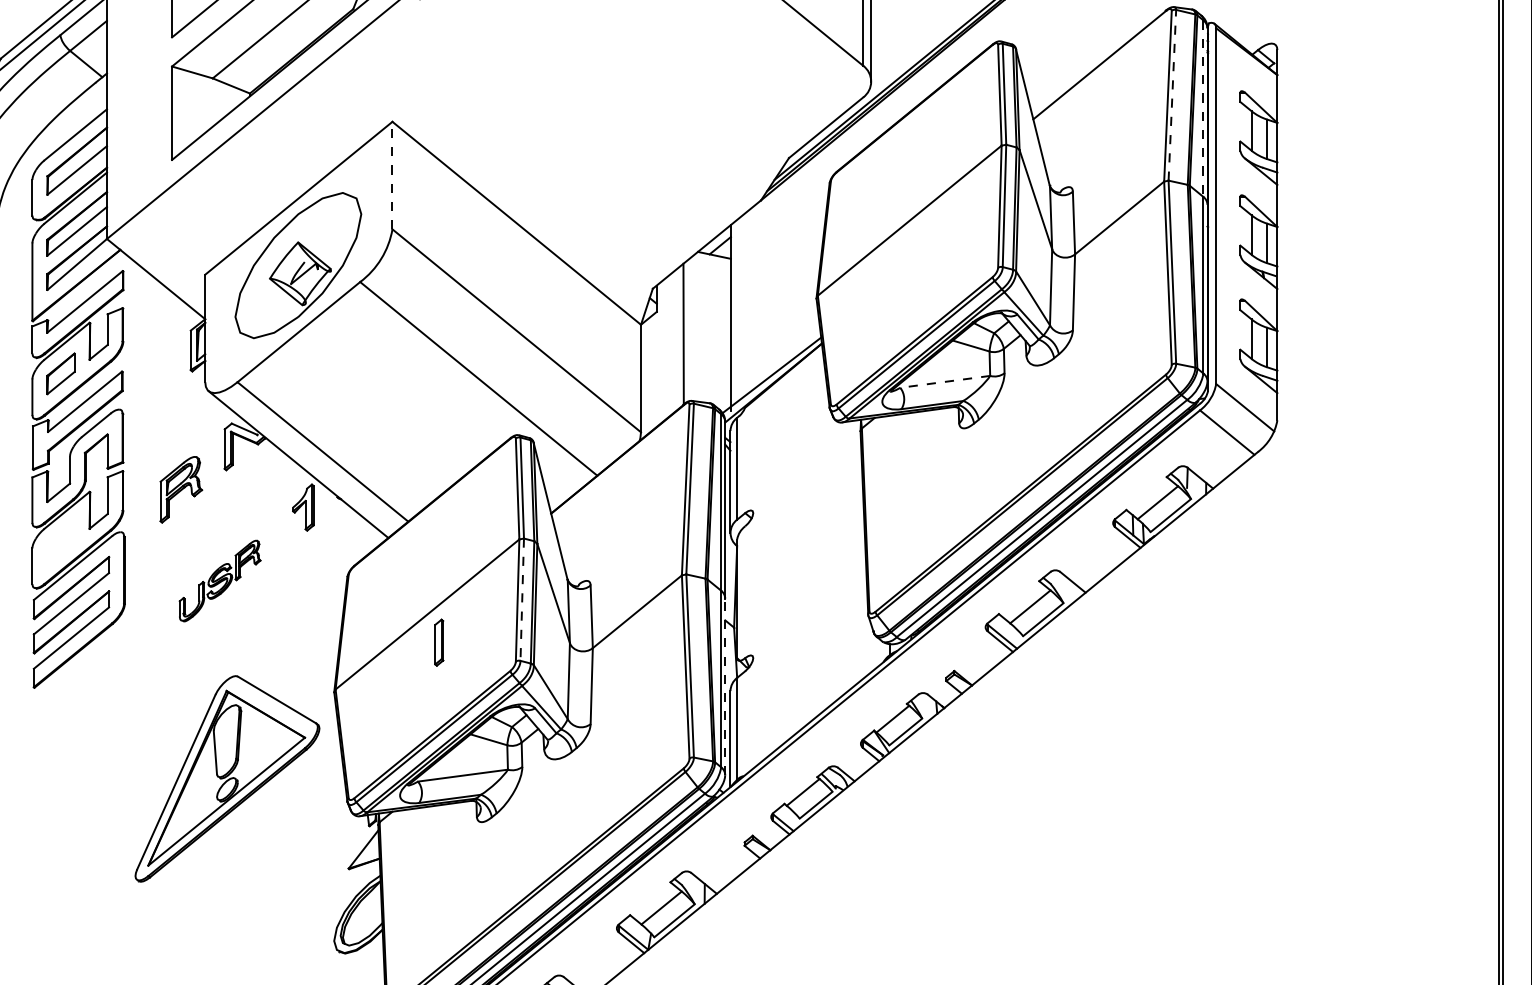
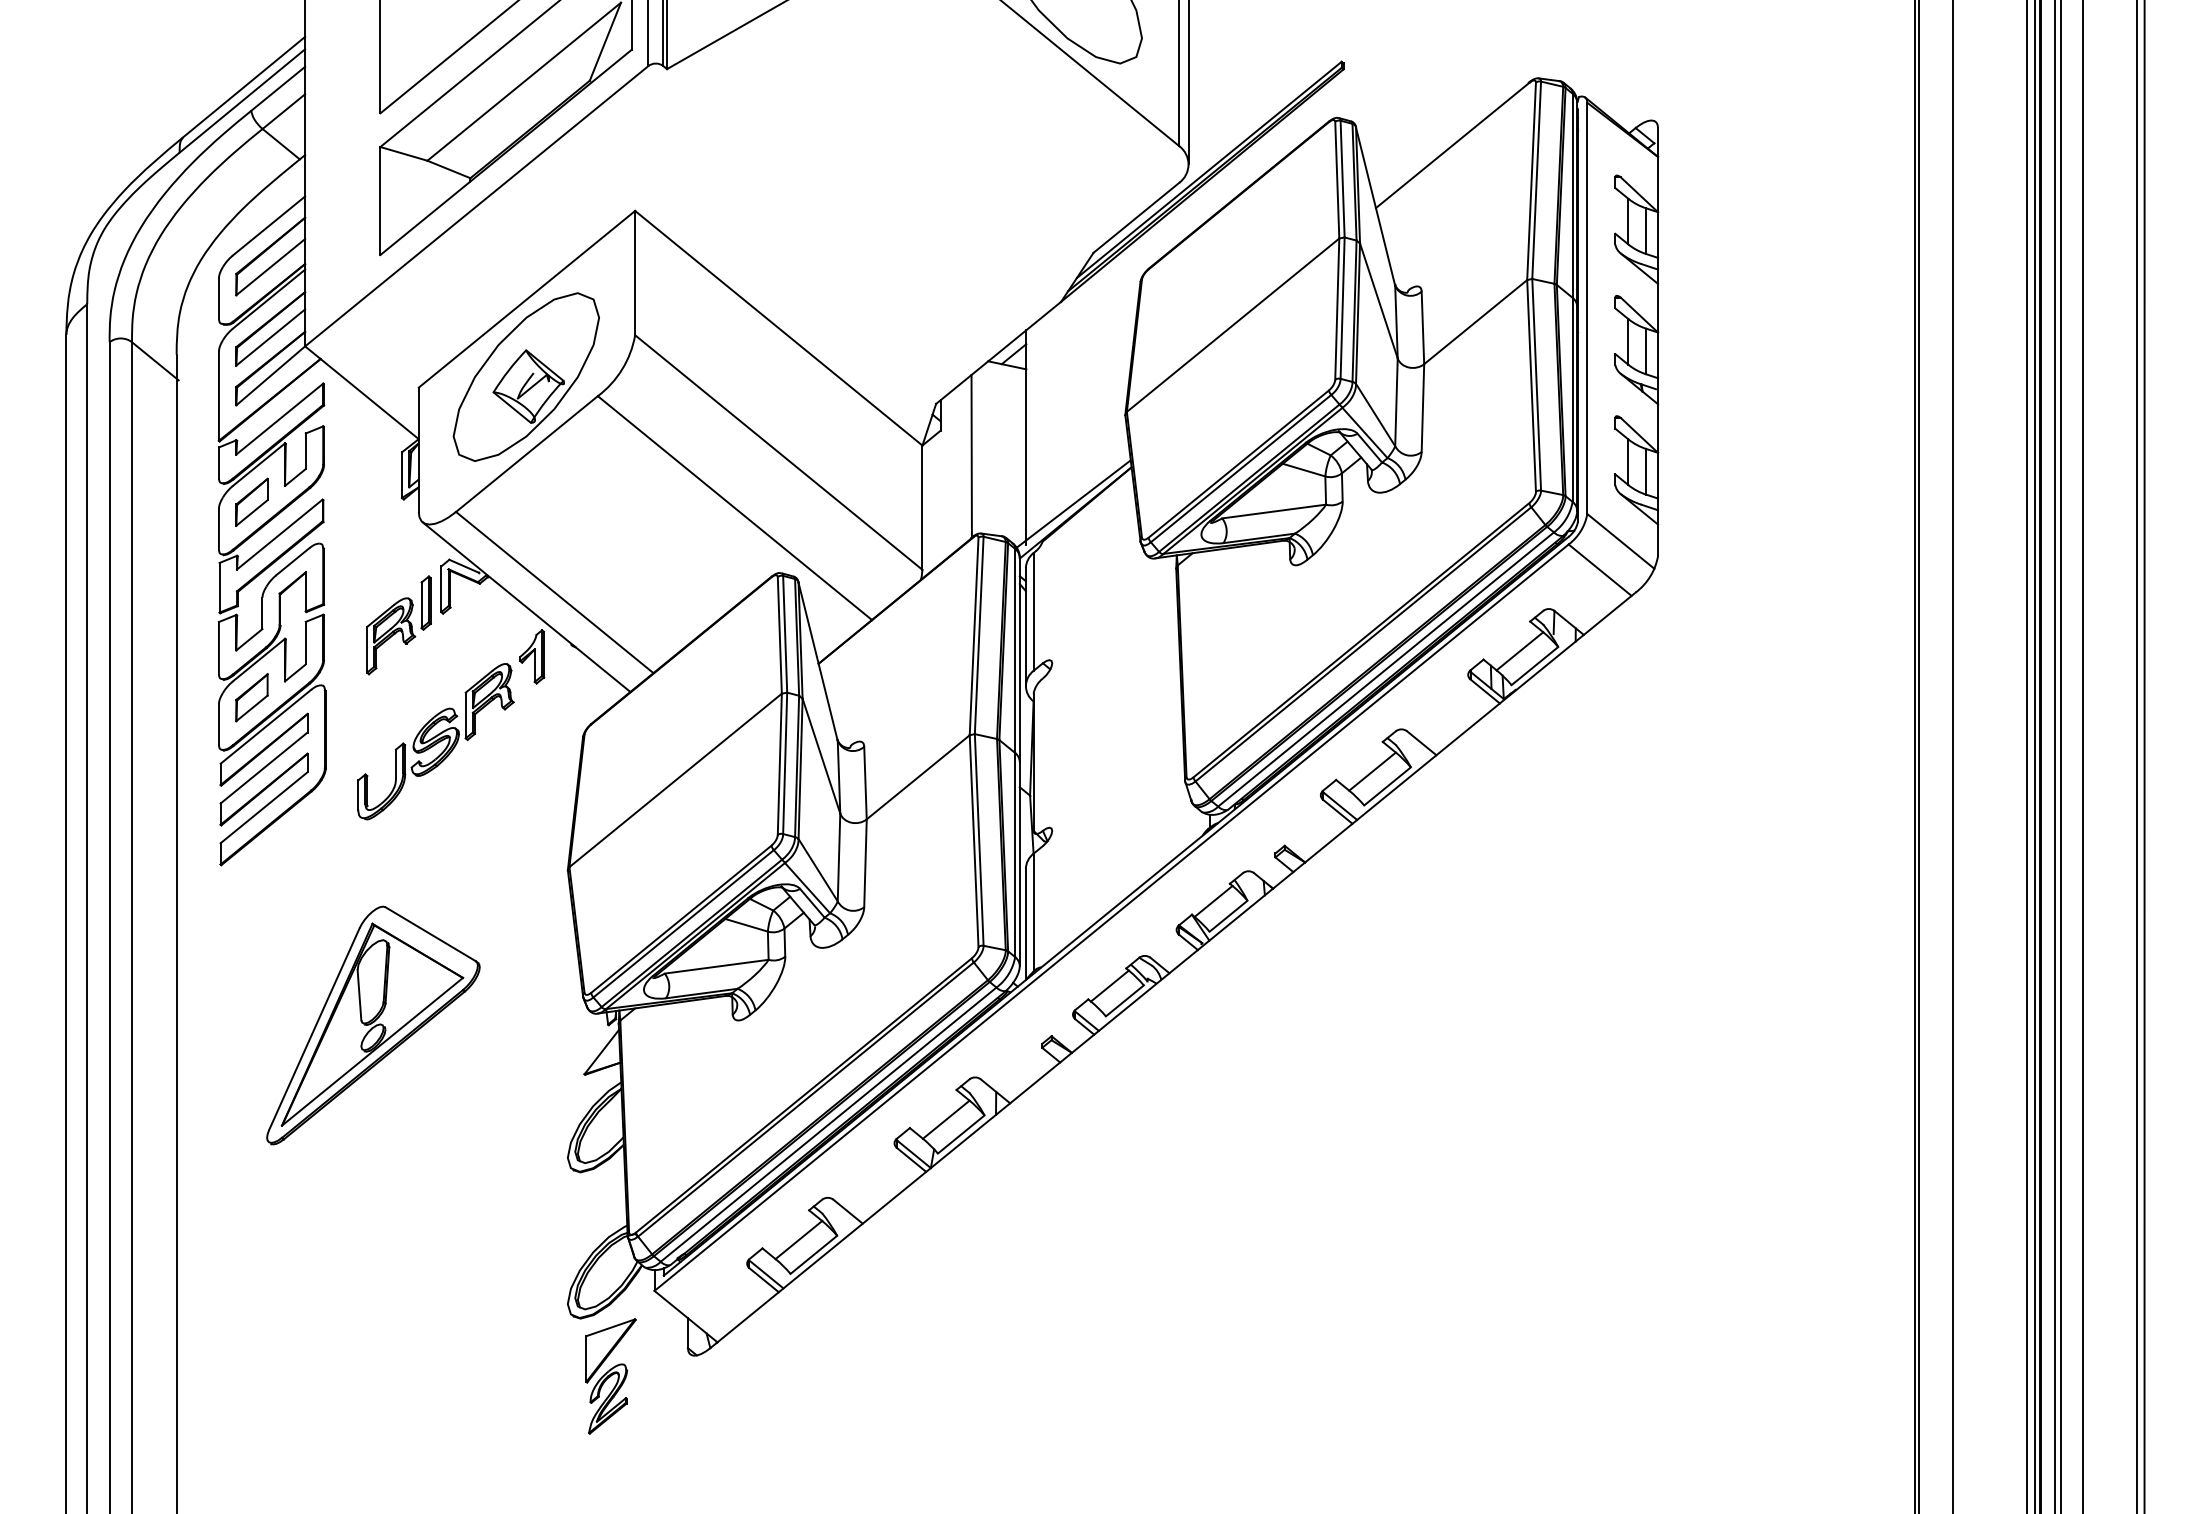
line: (1172, 95) -> (1536, 180), dashed -> solid
line: (1203, 109) -> (1572, 196), dashed -> solid
line: (392, 175) -> (635, 272), dashed -> solid
line: (944, 381) -> (1273, 511), dashed -> solid
part: (60, 542) -> (251, 697), added
part: (219, 580) -> (435, 741), size x1.67
line: (522, 599) -> (785, 763), dashed -> solid
part: (438, 642) -> (425, 602), moved
line: (724, 686) -> (1019, 863), dashed -> solid
part: (227, 778) -> (373, 1025), moved

